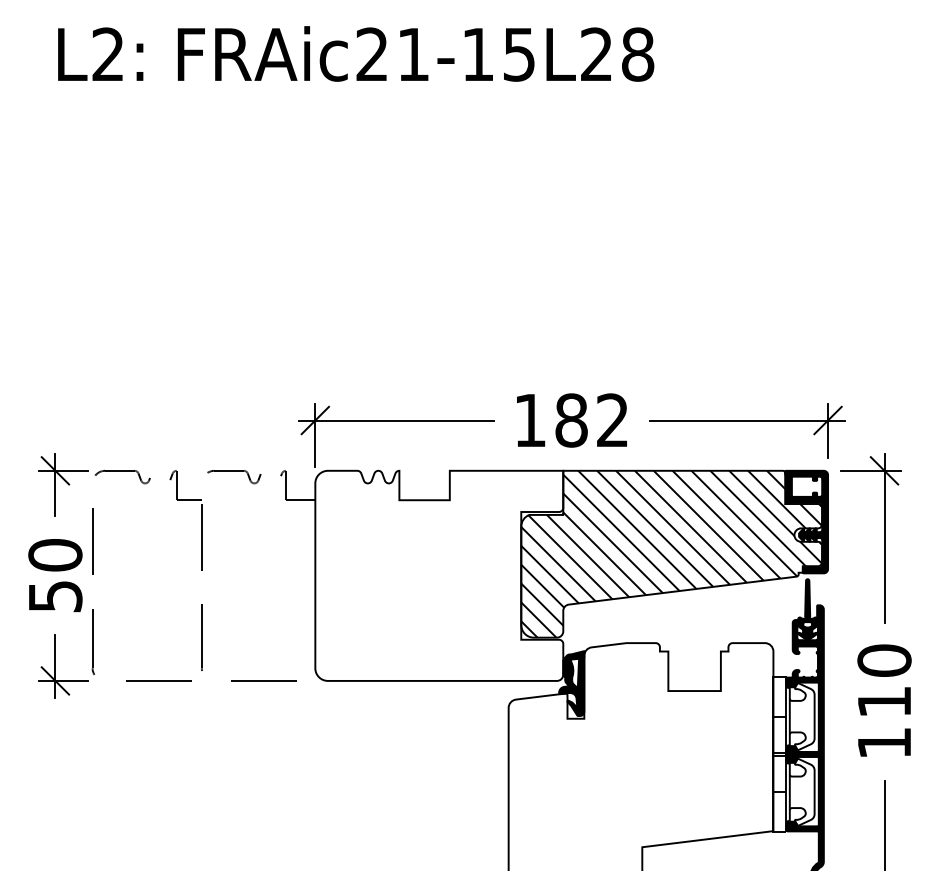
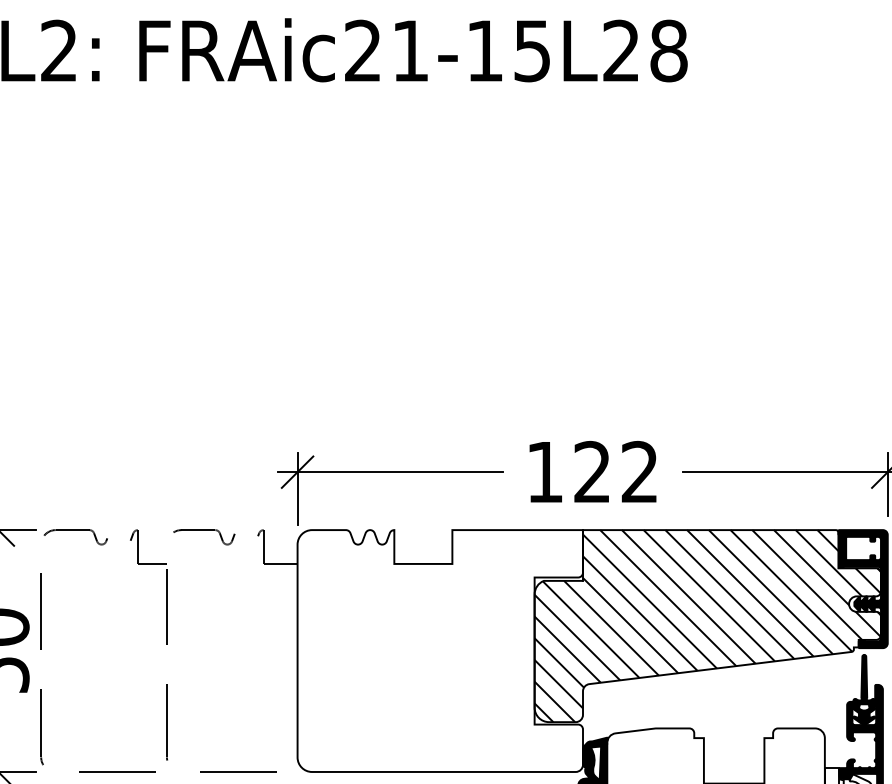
text: (571, 420) -> (592, 472), 182 -> 122

